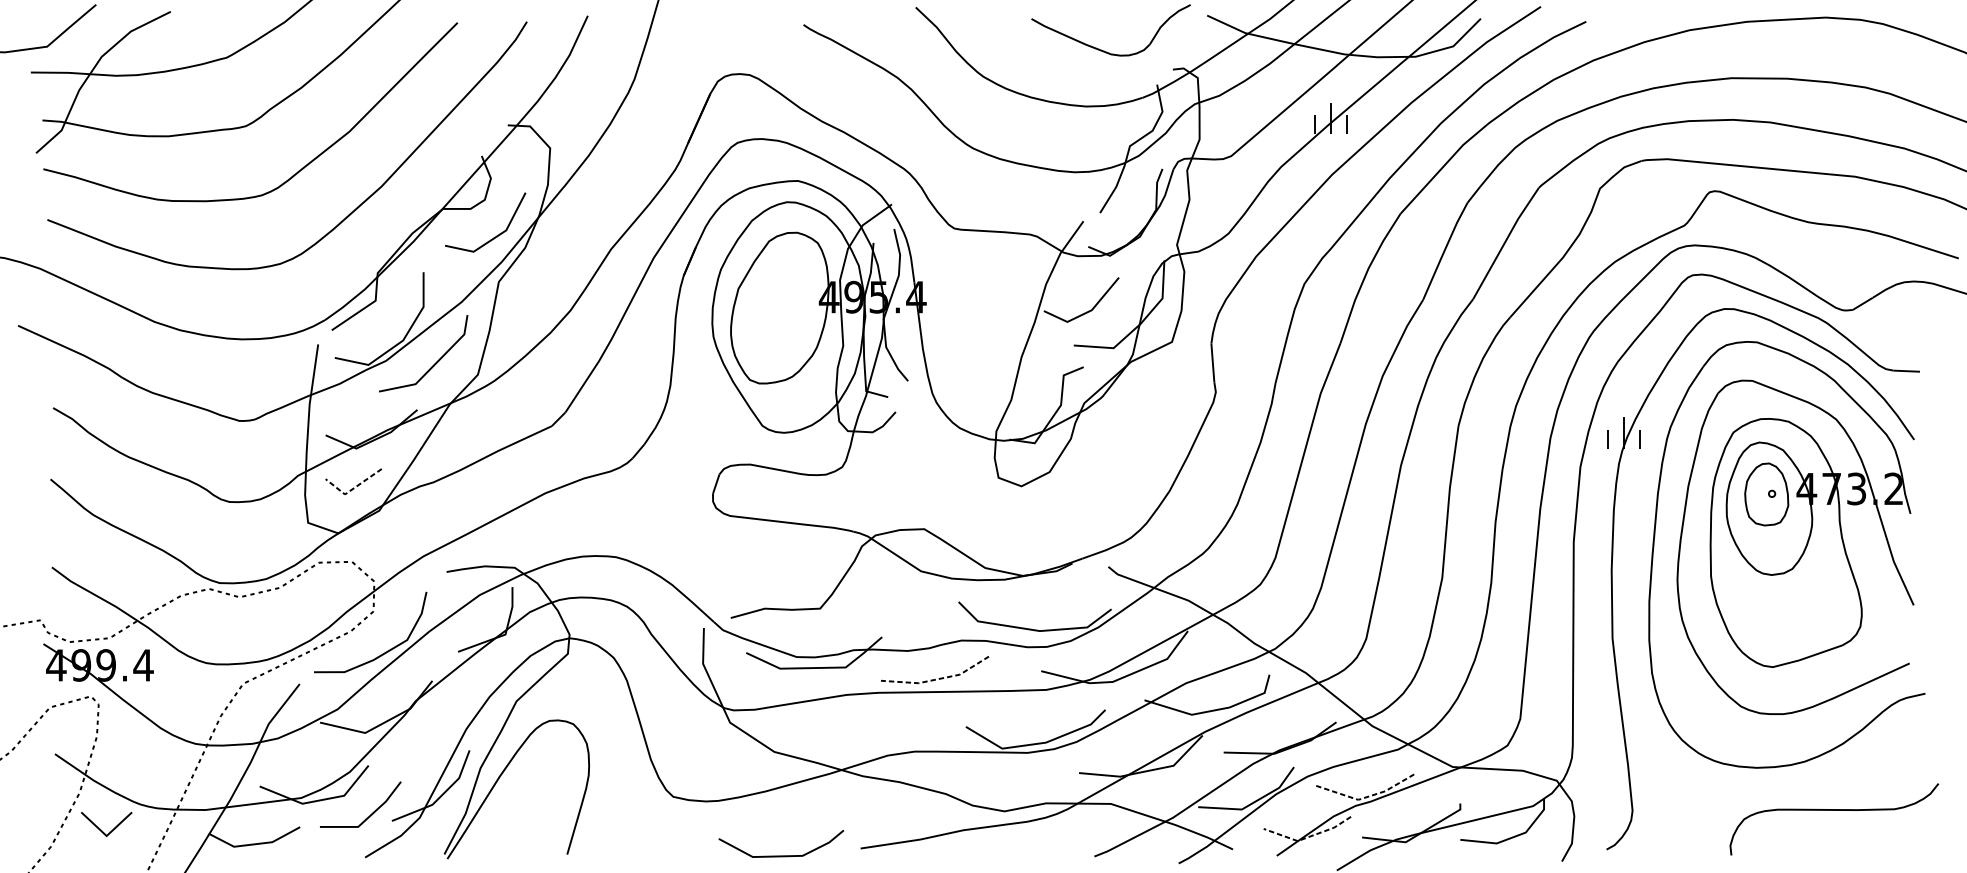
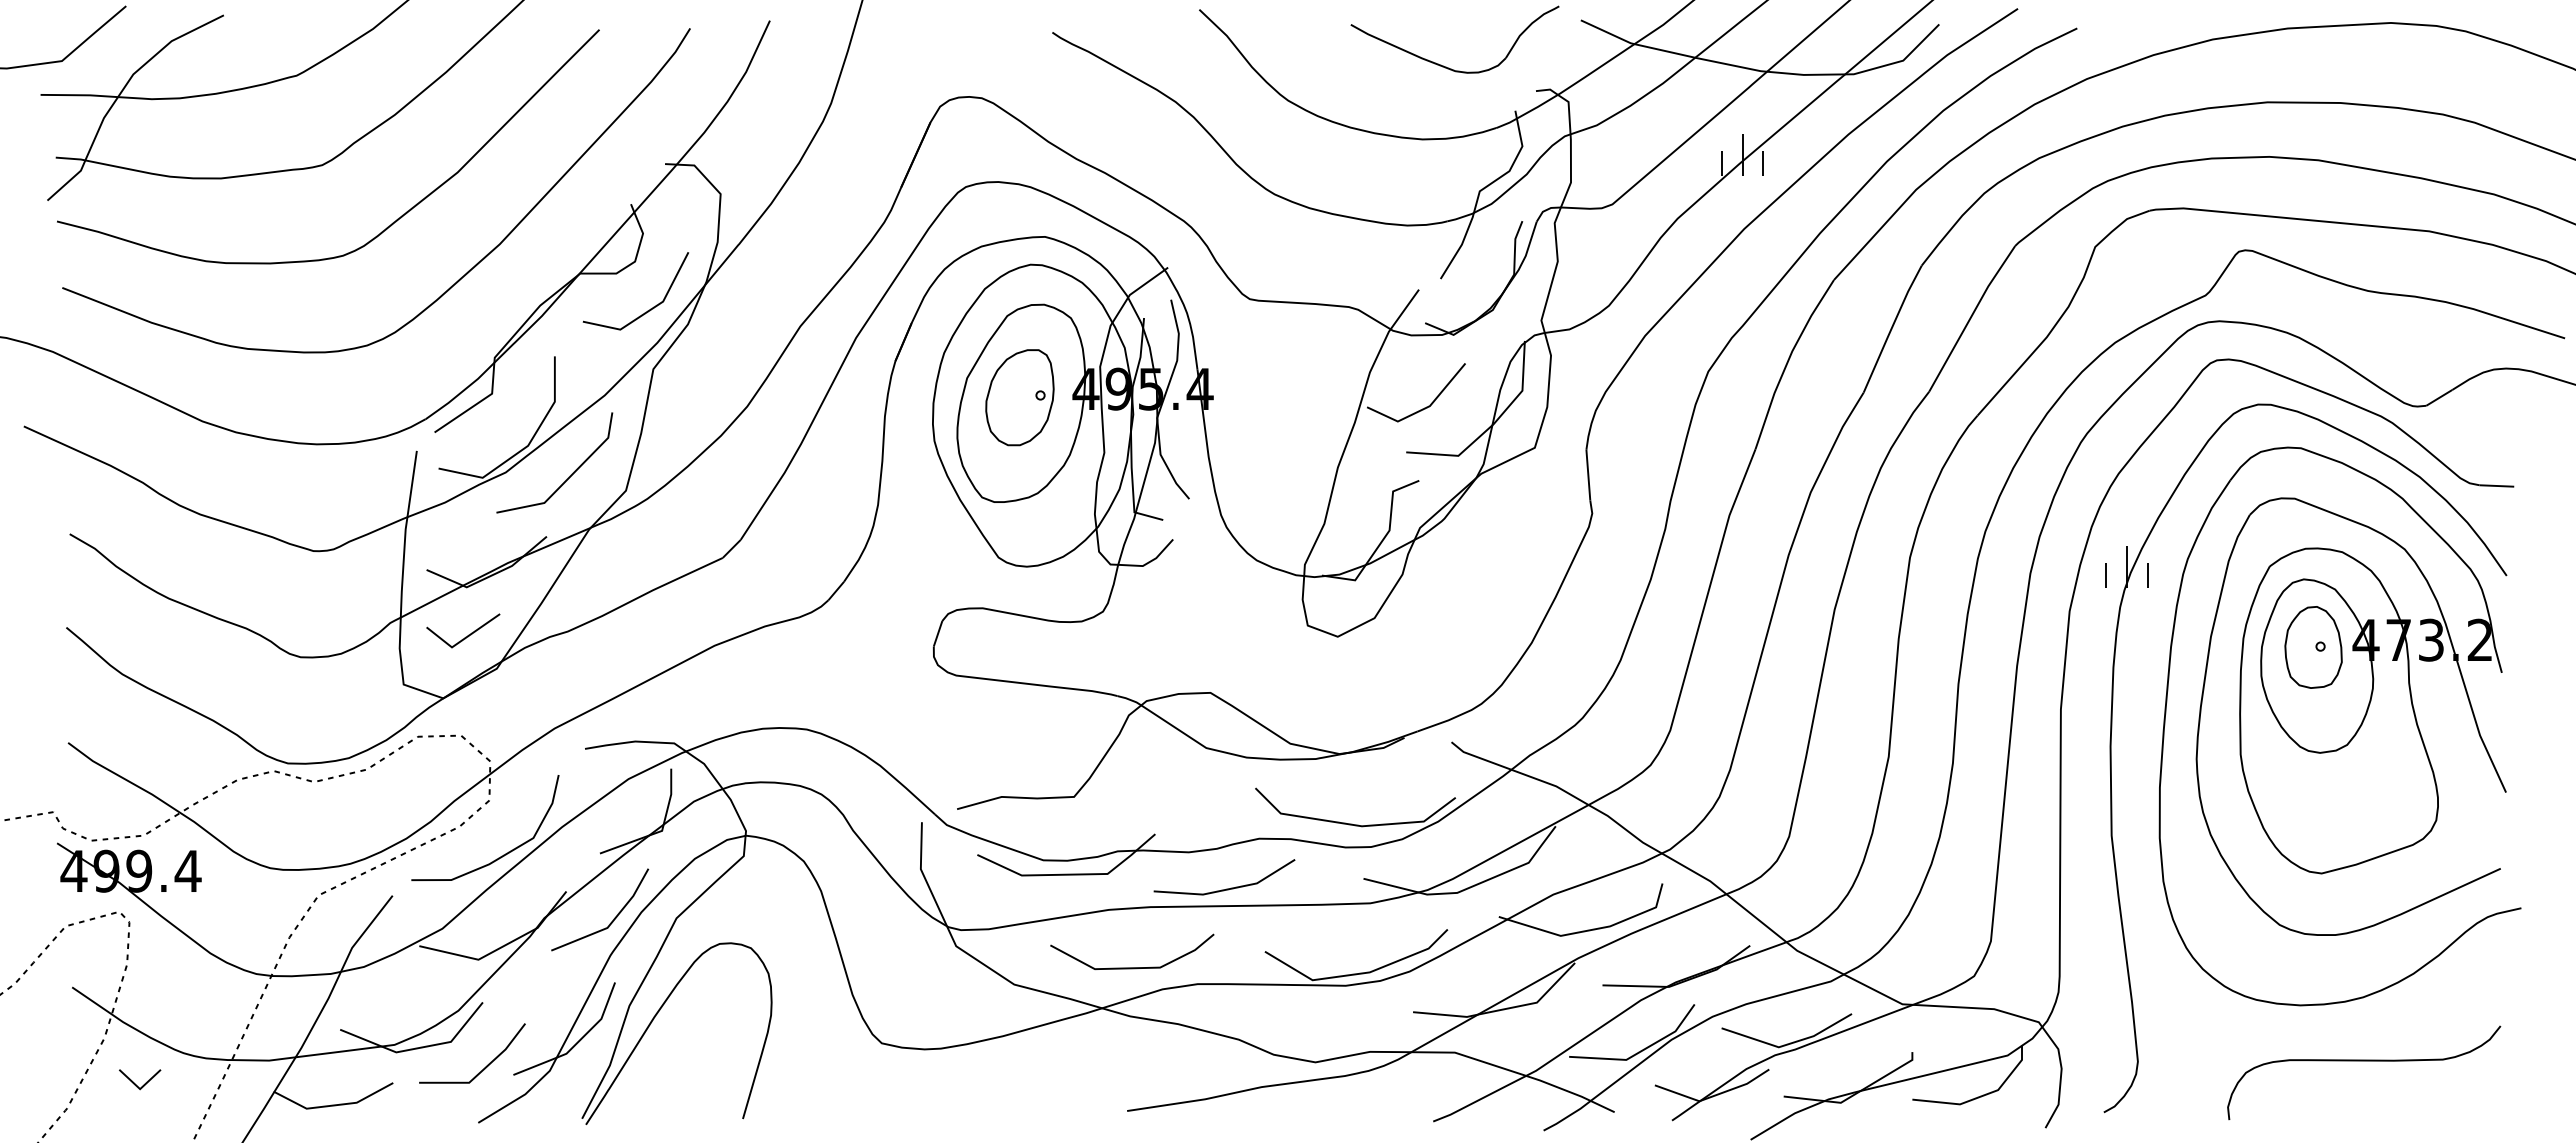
part: (778, 303) -> (1019, 397), added
line: (352, 489) -> (461, 640), dashed -> solid
line: (937, 679) -> (1227, 889), dashed -> solid
line: (468, 701) -> (613, 918), added
line: (1365, 797) -> (1788, 1044), dashed -> solid
curve: (1834, 810) -> (2364, 1061), moved
part: (107, 824) -> (140, 1079), size x0.62
line: (1308, 837) -> (1713, 1096), dashed -> solid
line: (781, 855) -> (1132, 967), moved

